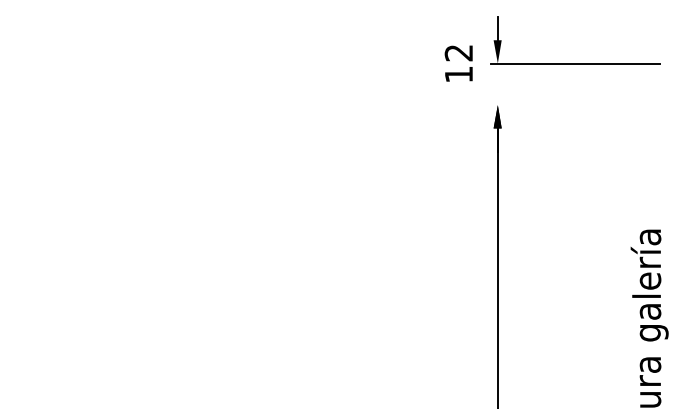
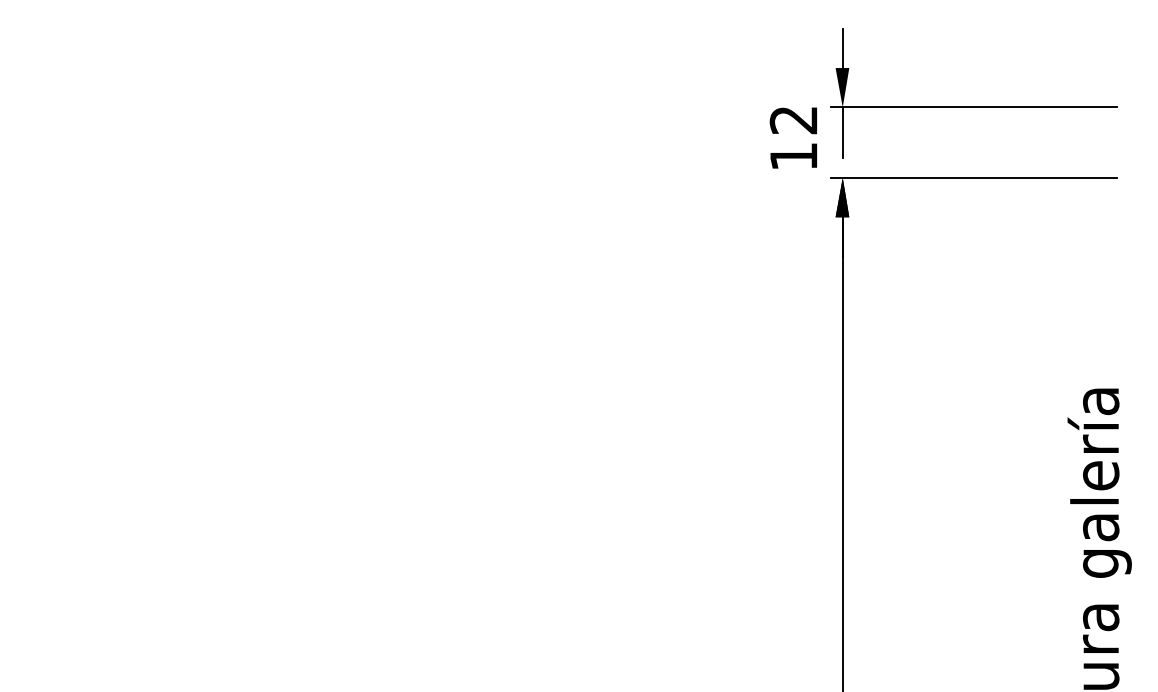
text: (458, 63) -> (793, 137), moved
line: (497, 78) -> (842, 132), added
line: (575, 105) -> (974, 178), added

